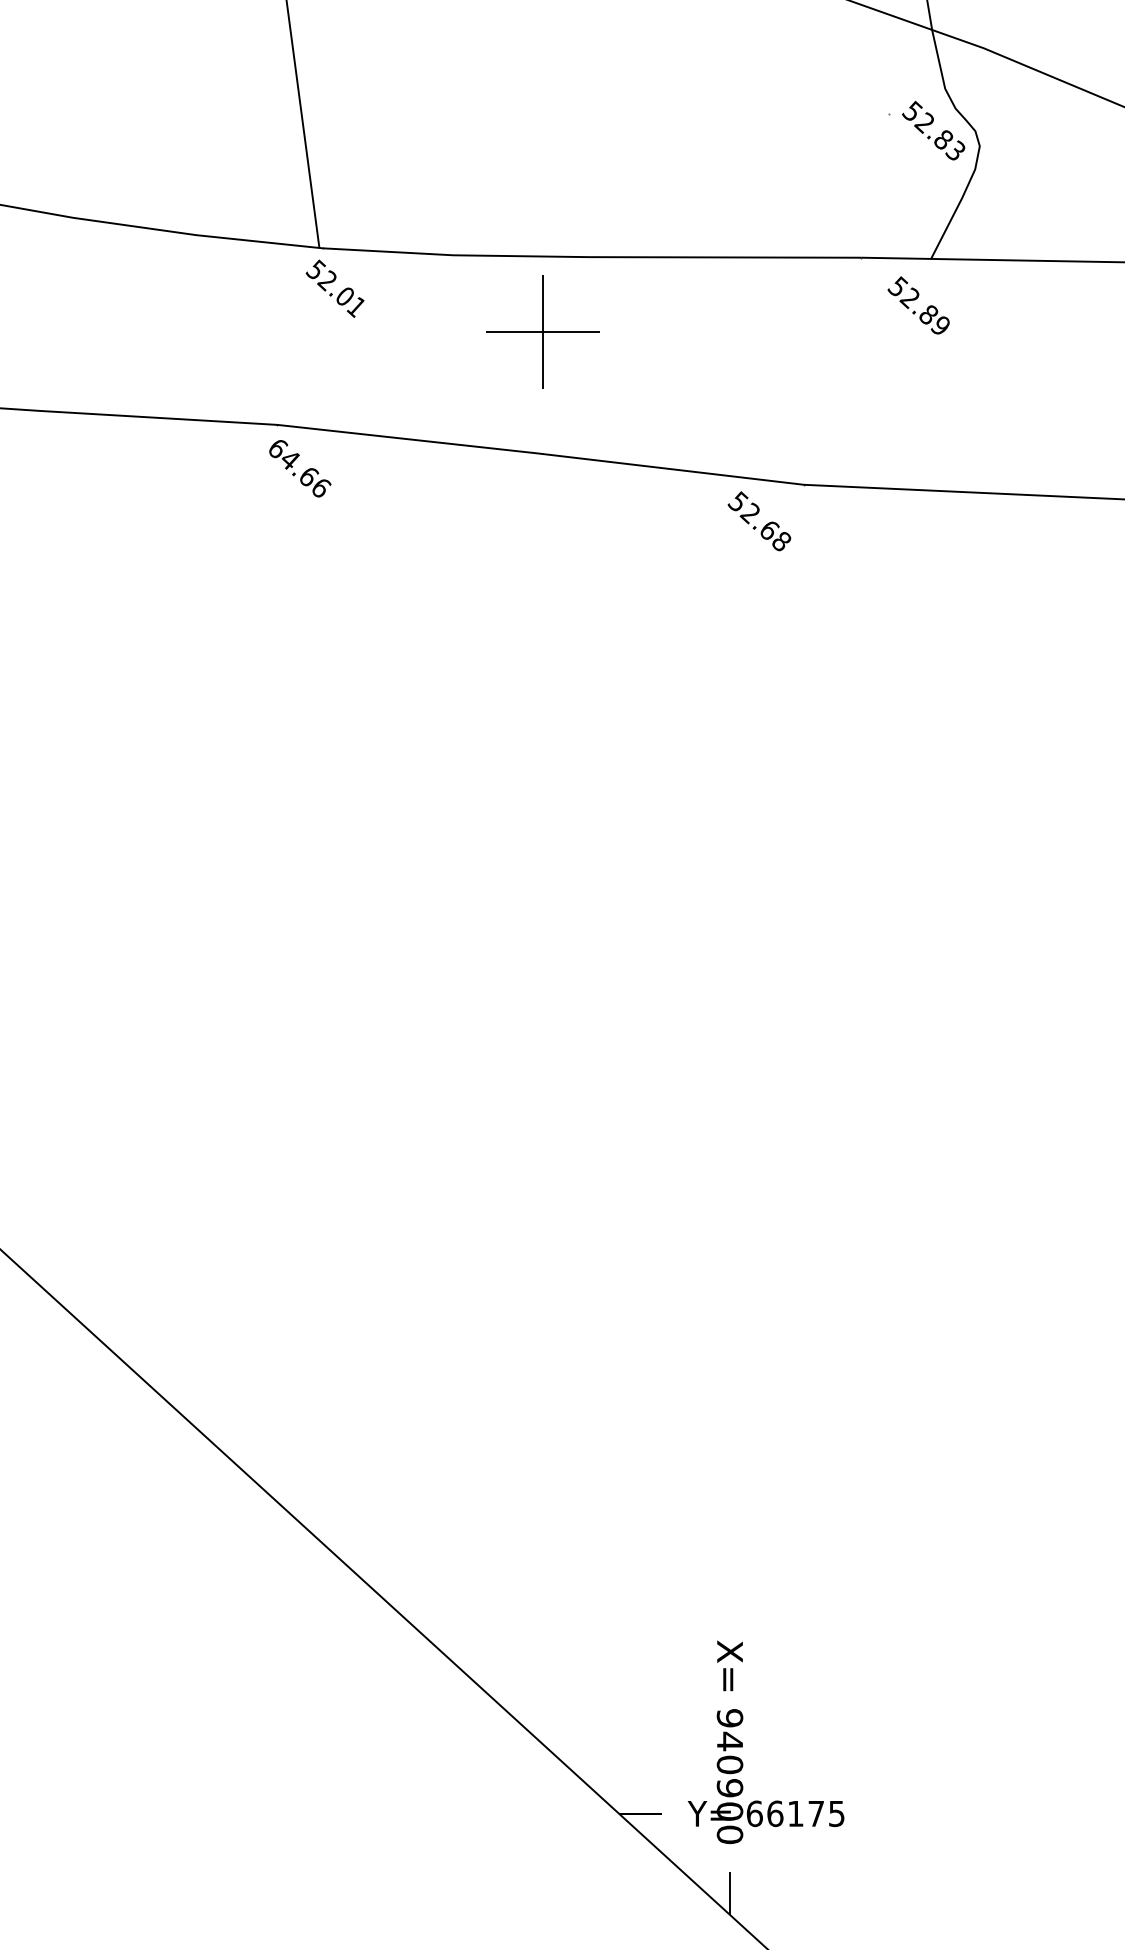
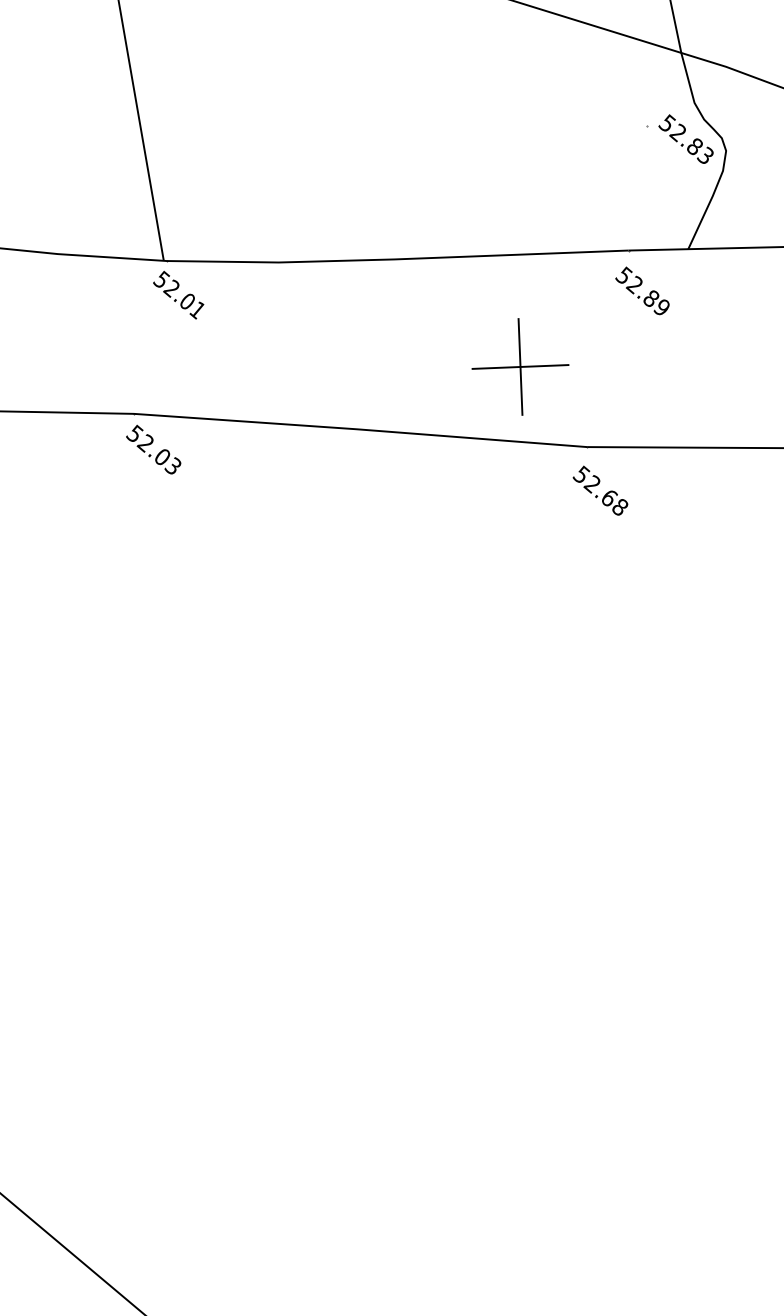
text: (918, 305) -> (642, 290), moved
part: (542, 331) -> (519, 366), moved
text: (299, 467) -> (154, 449), 64.66 -> 52.03
text: (759, 521) -> (600, 490), moved

